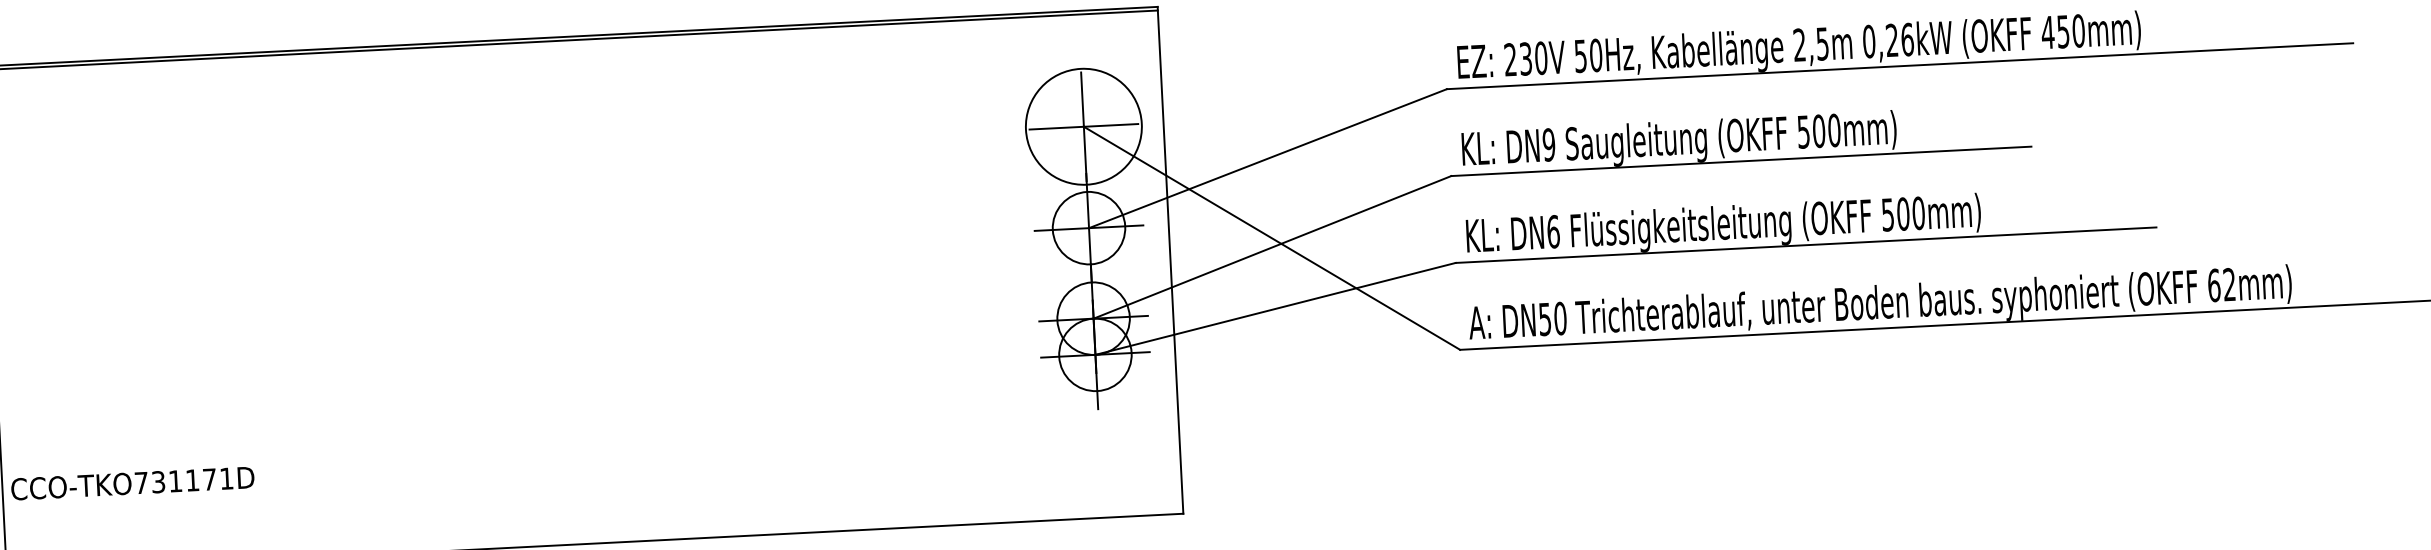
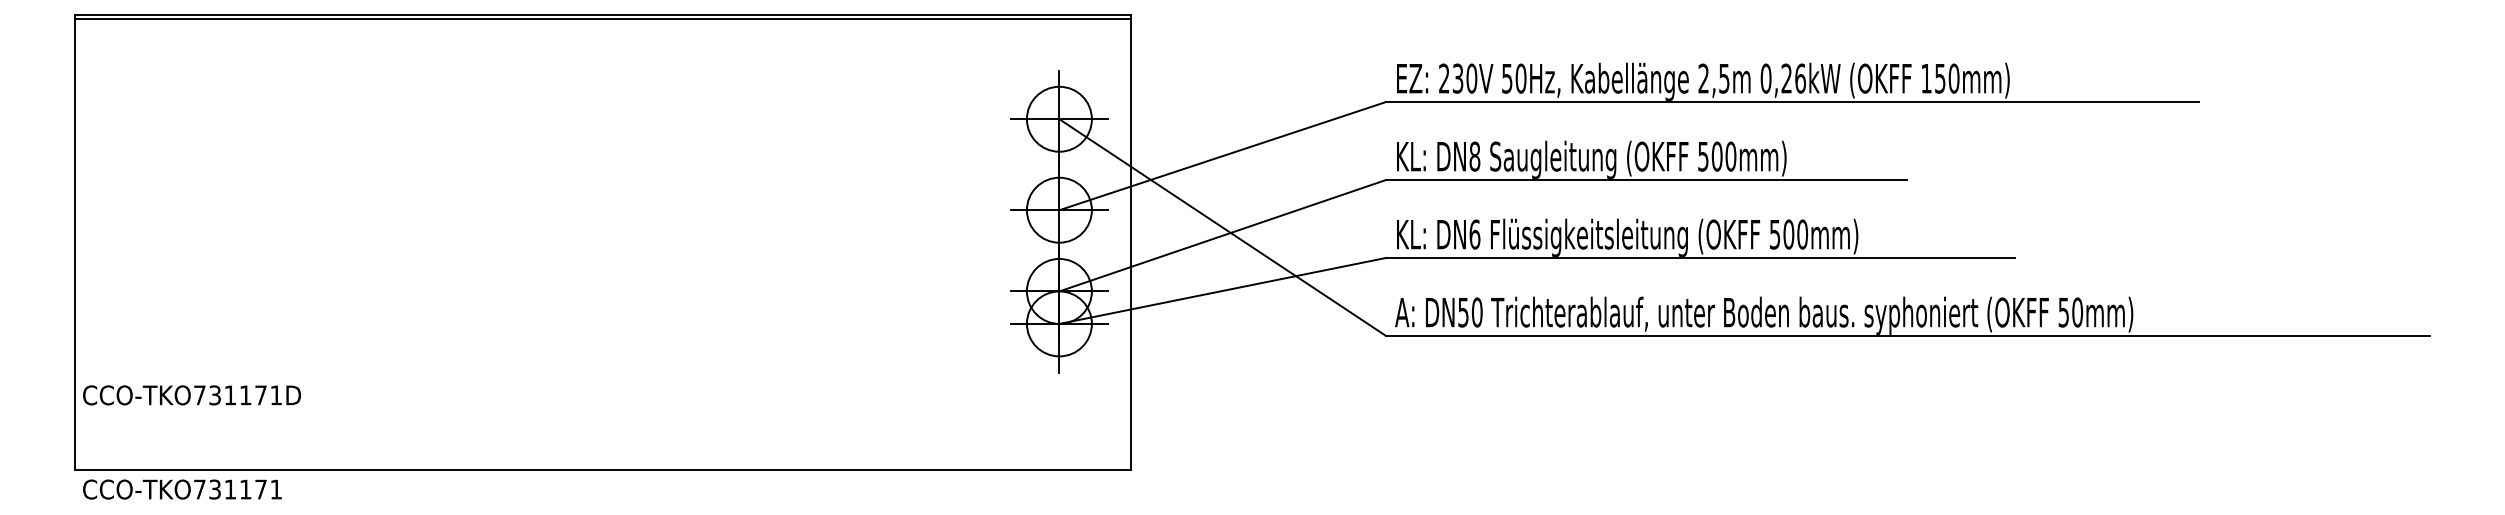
text: (2047, 32) -> (1926, 78), 450mm) -> 150mm)
circle: (1082, 125) -> (1058, 118), size x0.62
text: (1548, 144) -> (1474, 156), DN9 -> DN8
text: (2221, 285) -> (2070, 312), 62mm) -> 50mm)

